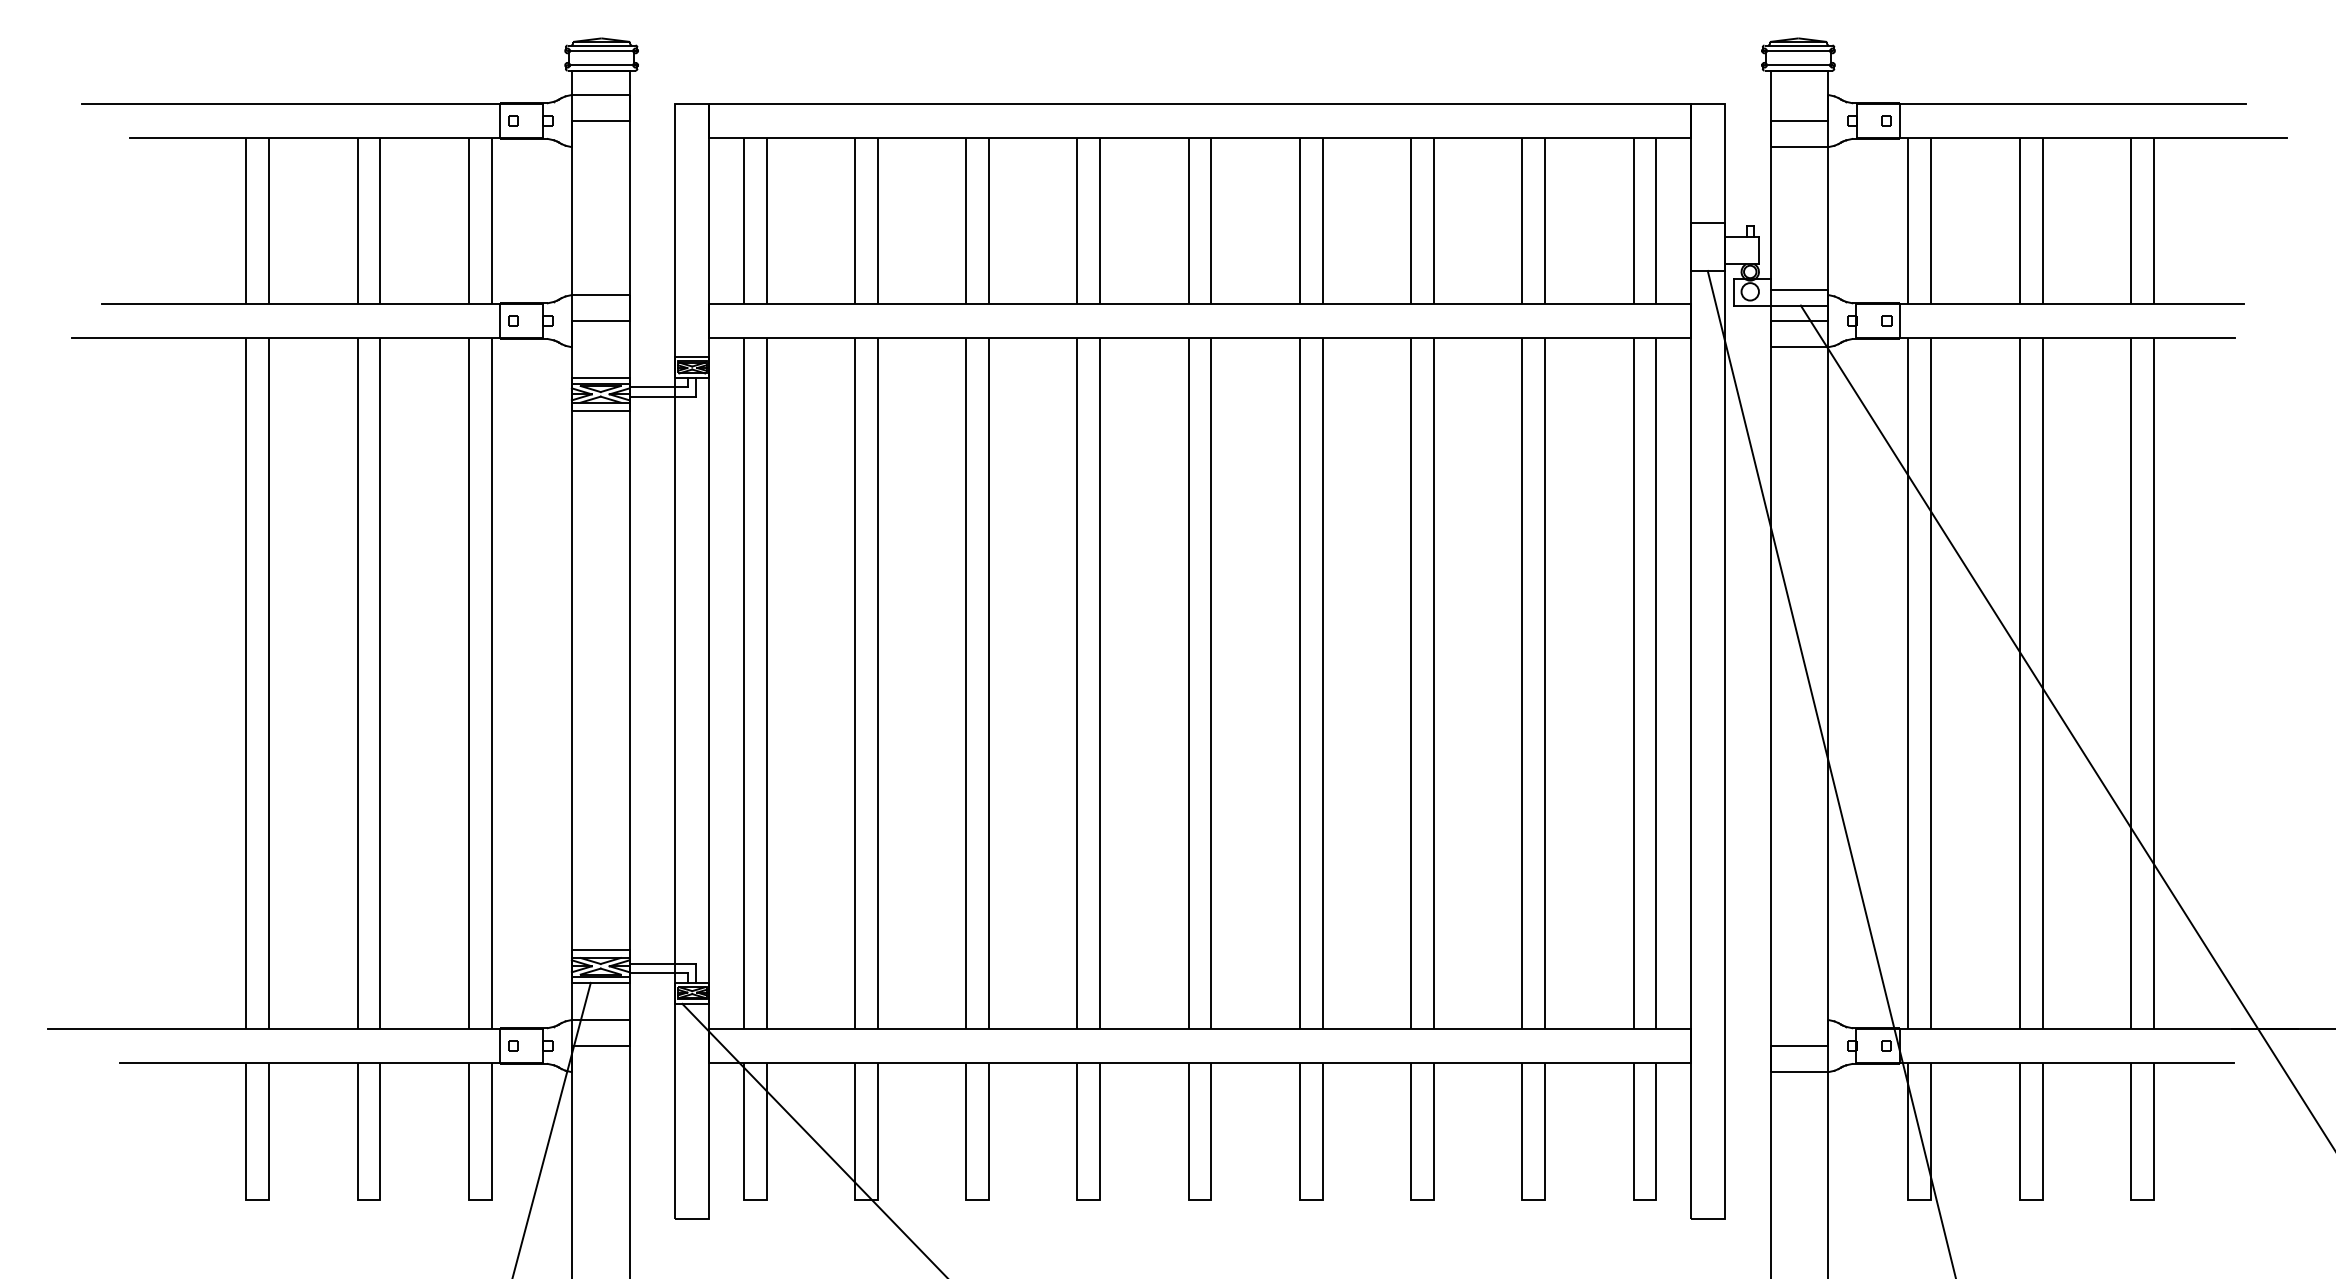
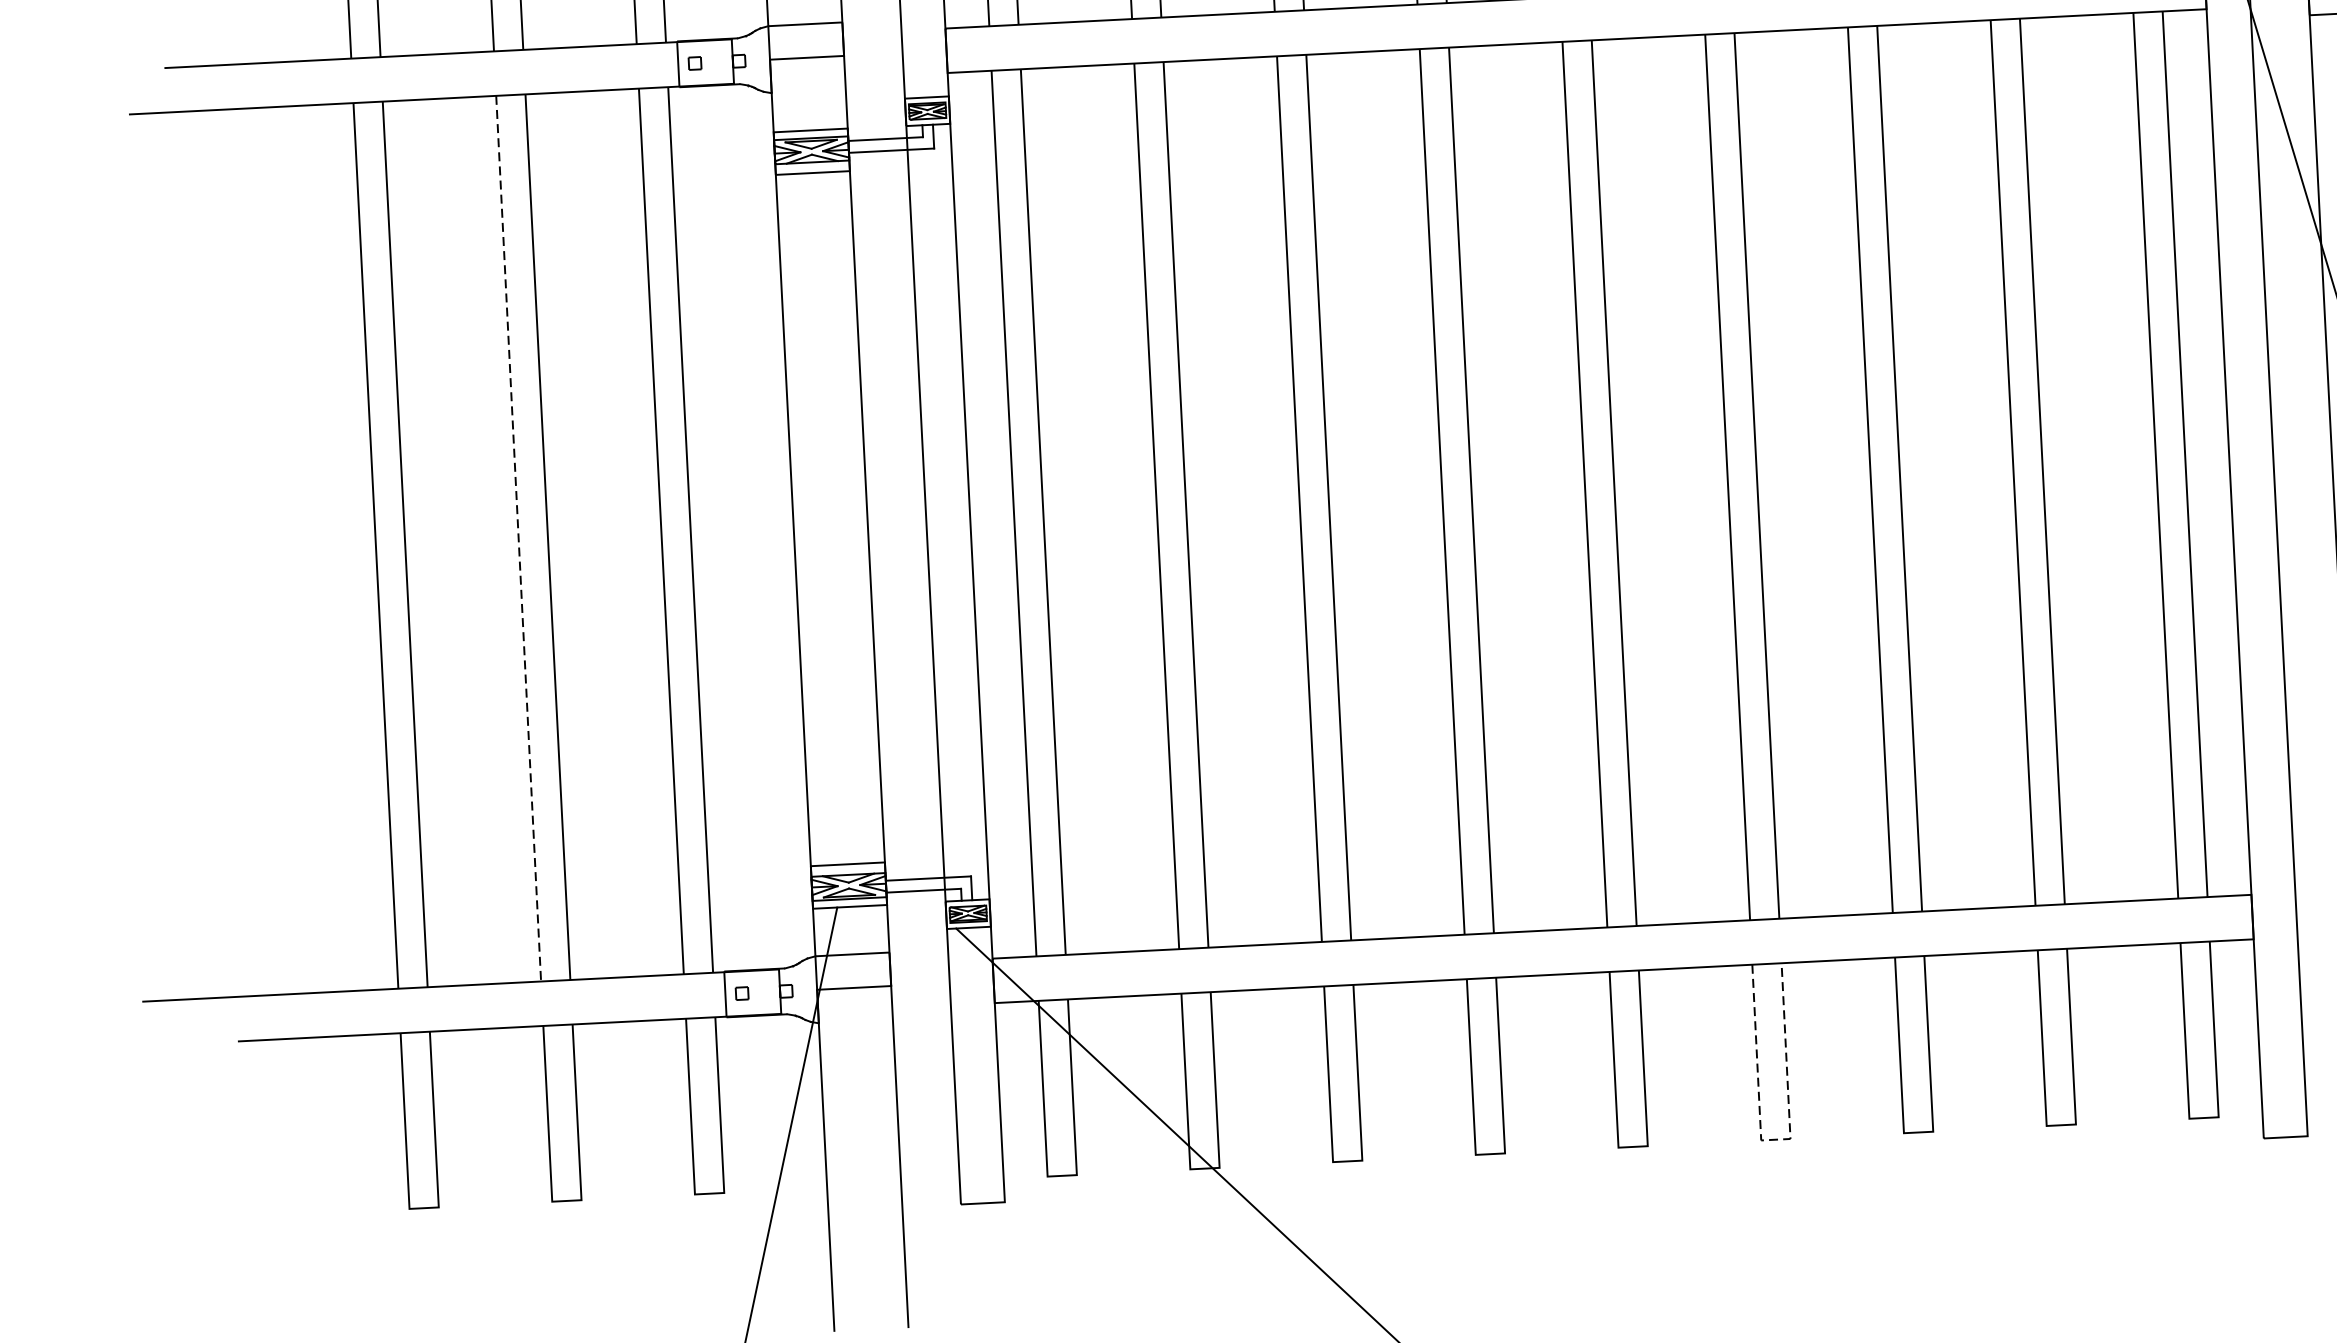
line: (357, 684) -> (518, 539), solid -> dashed
line: (1311, 1200) -> (1776, 1139), solid -> dashed

